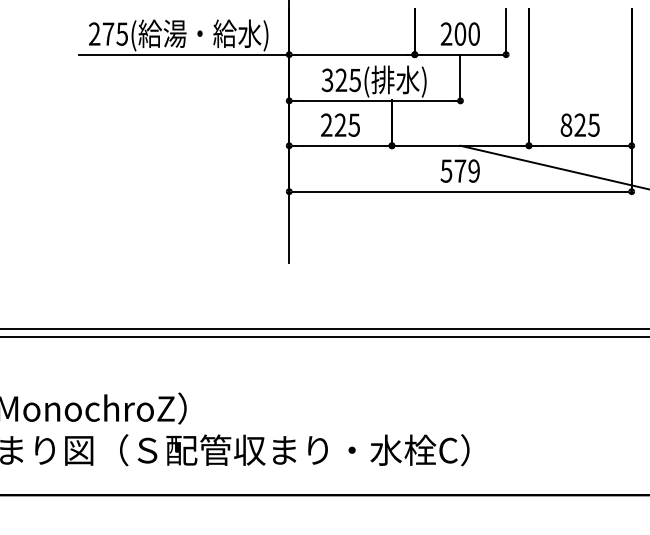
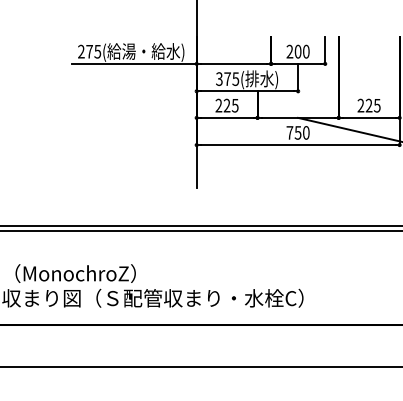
text: (341, 79) -> (227, 78), 325( -> 375(
text: (565, 124) -> (360, 105), 825 -> 225
text: (459, 170) -> (297, 132), 579 -> 750

